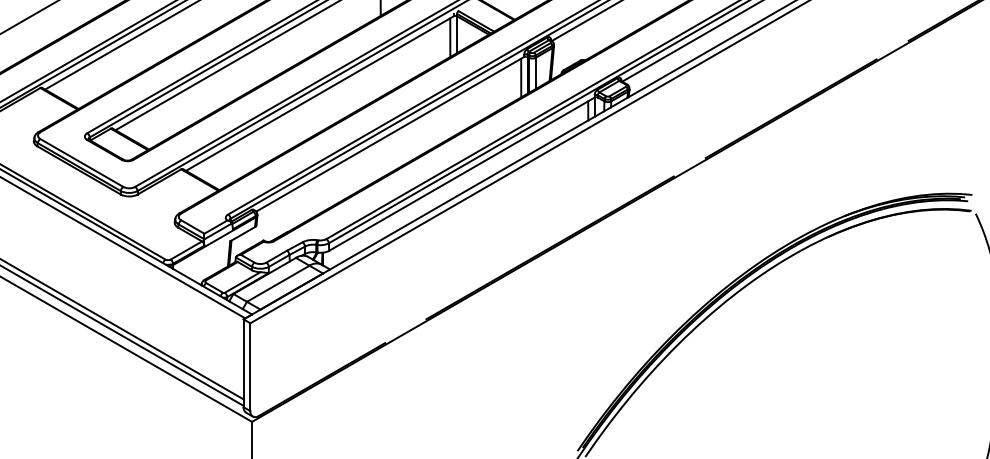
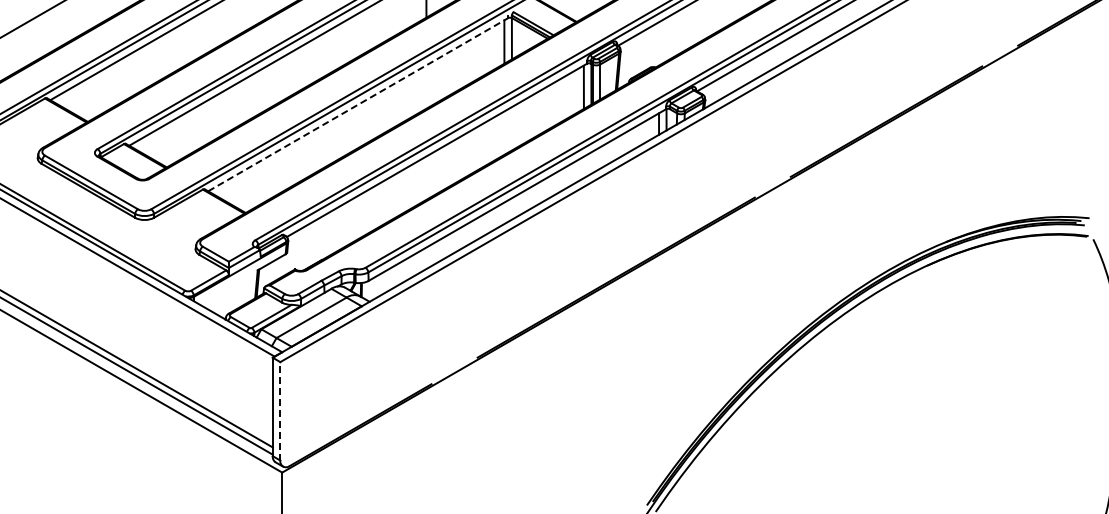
line: (320, 93) -> (358, 104), solid -> dashed
line: (250, 366) -> (280, 410), solid -> dashed

